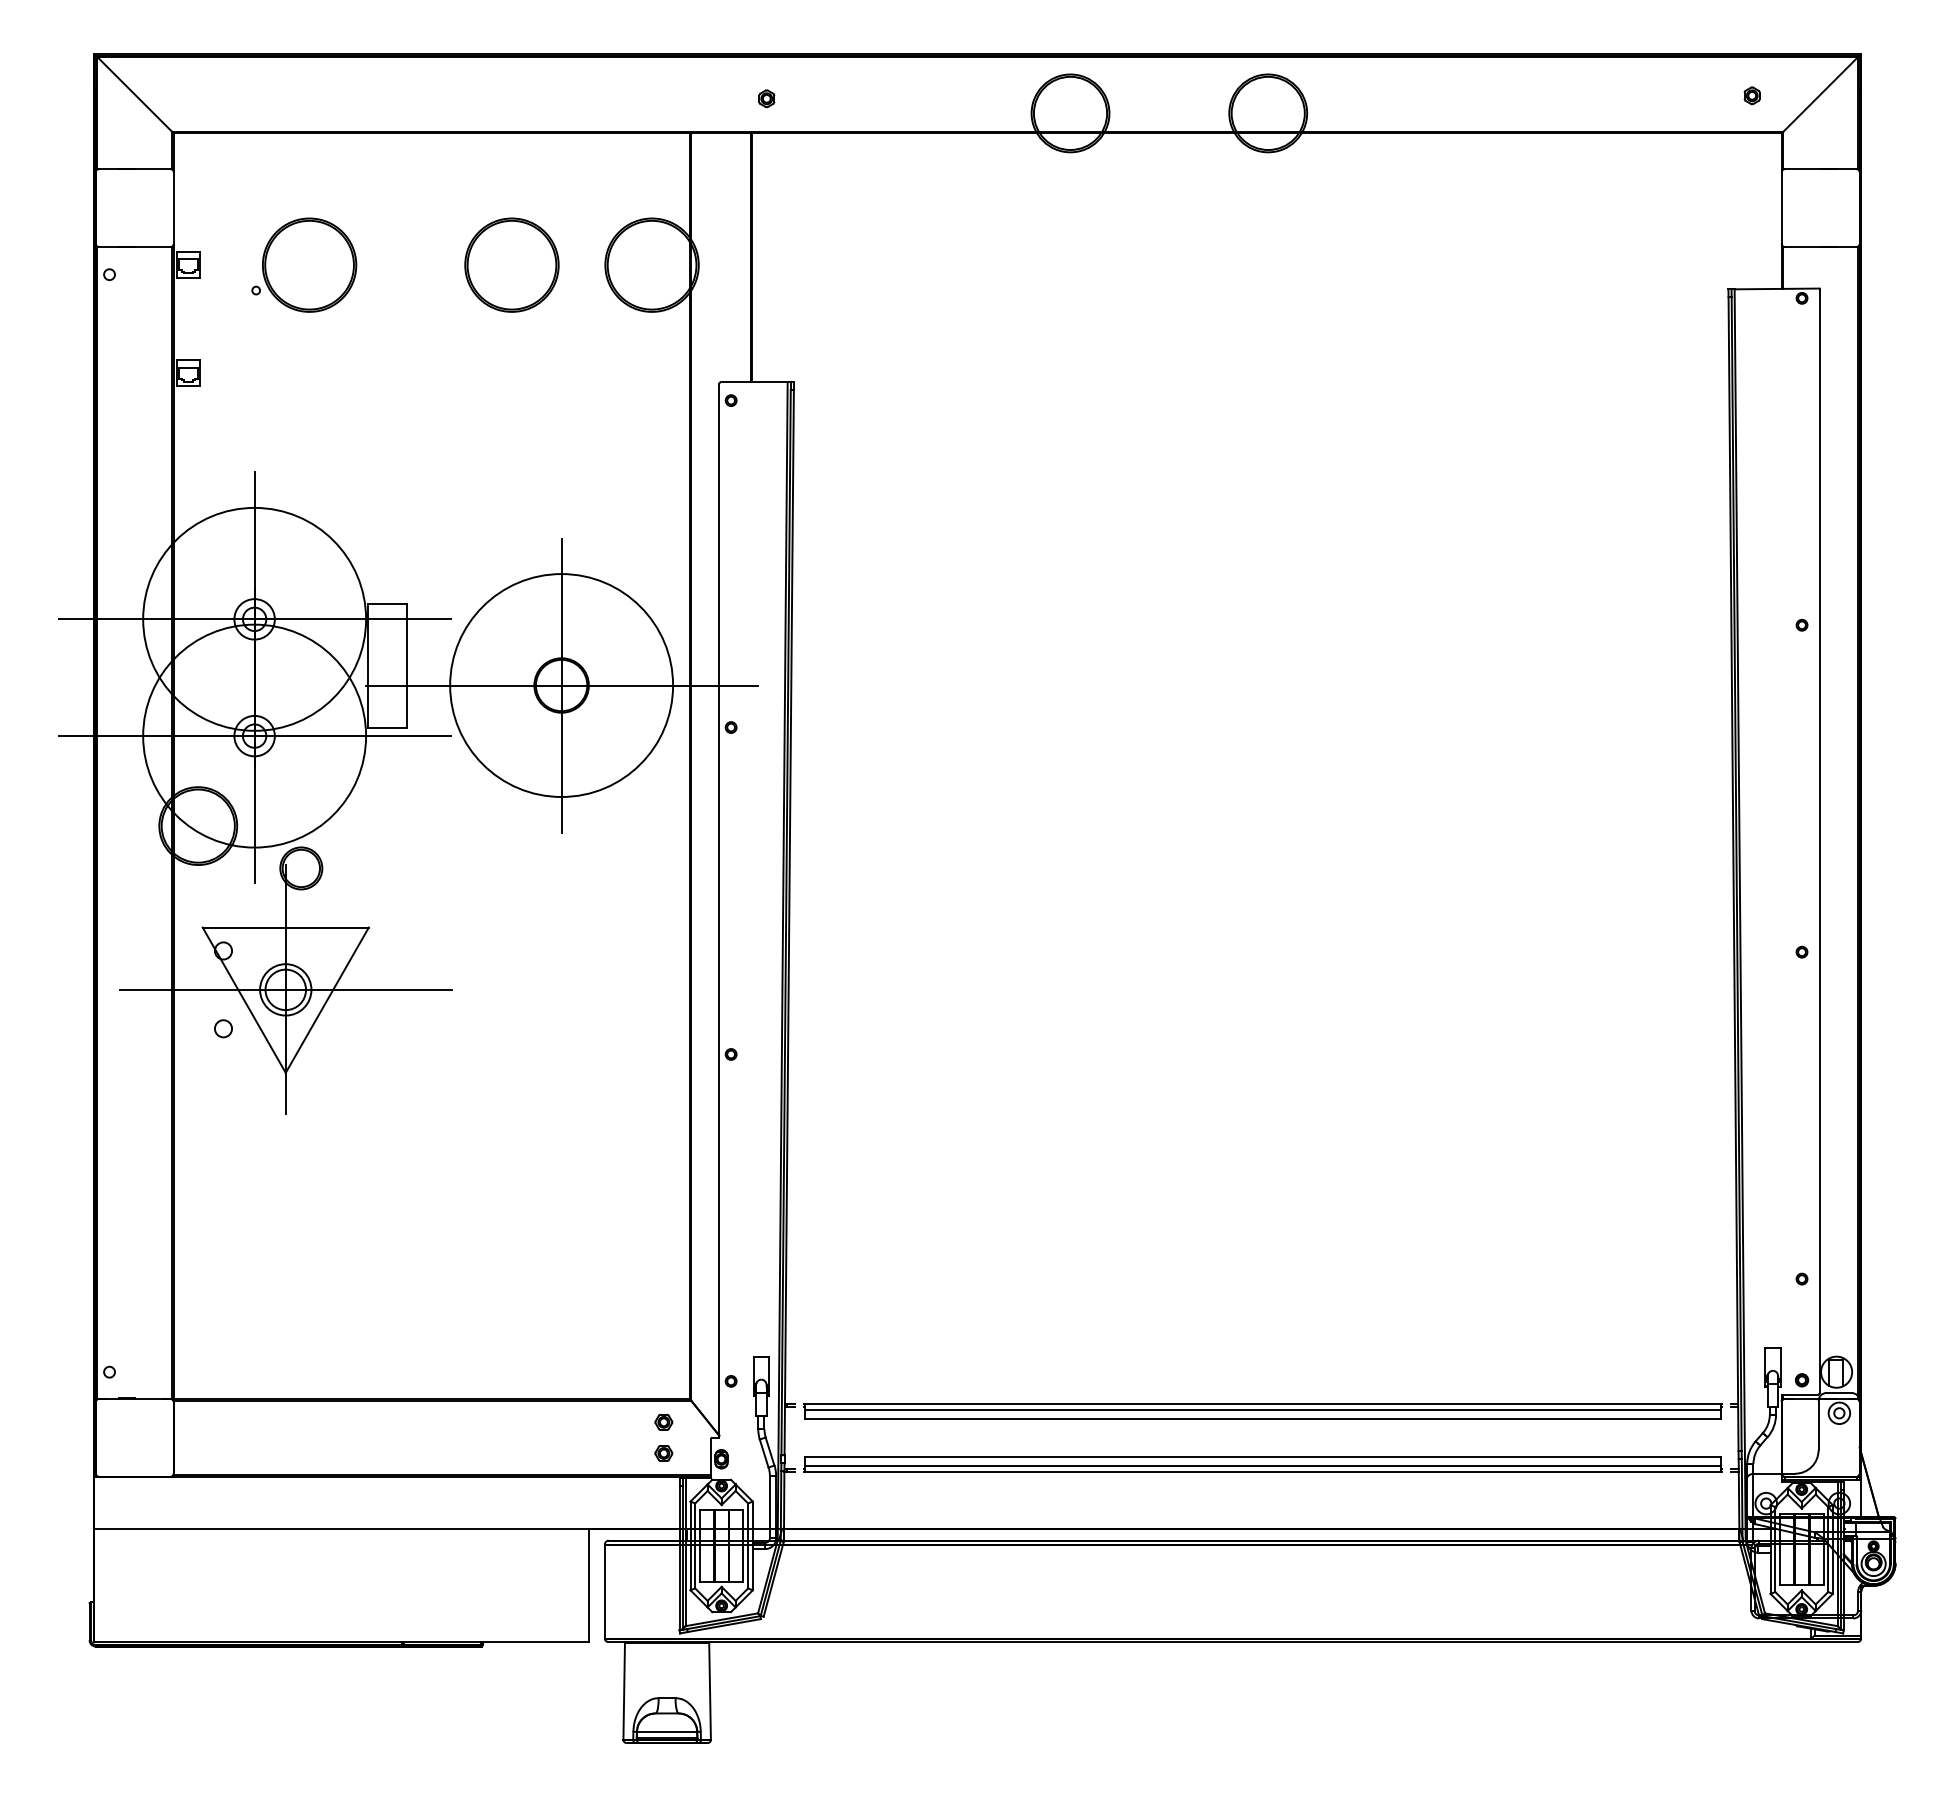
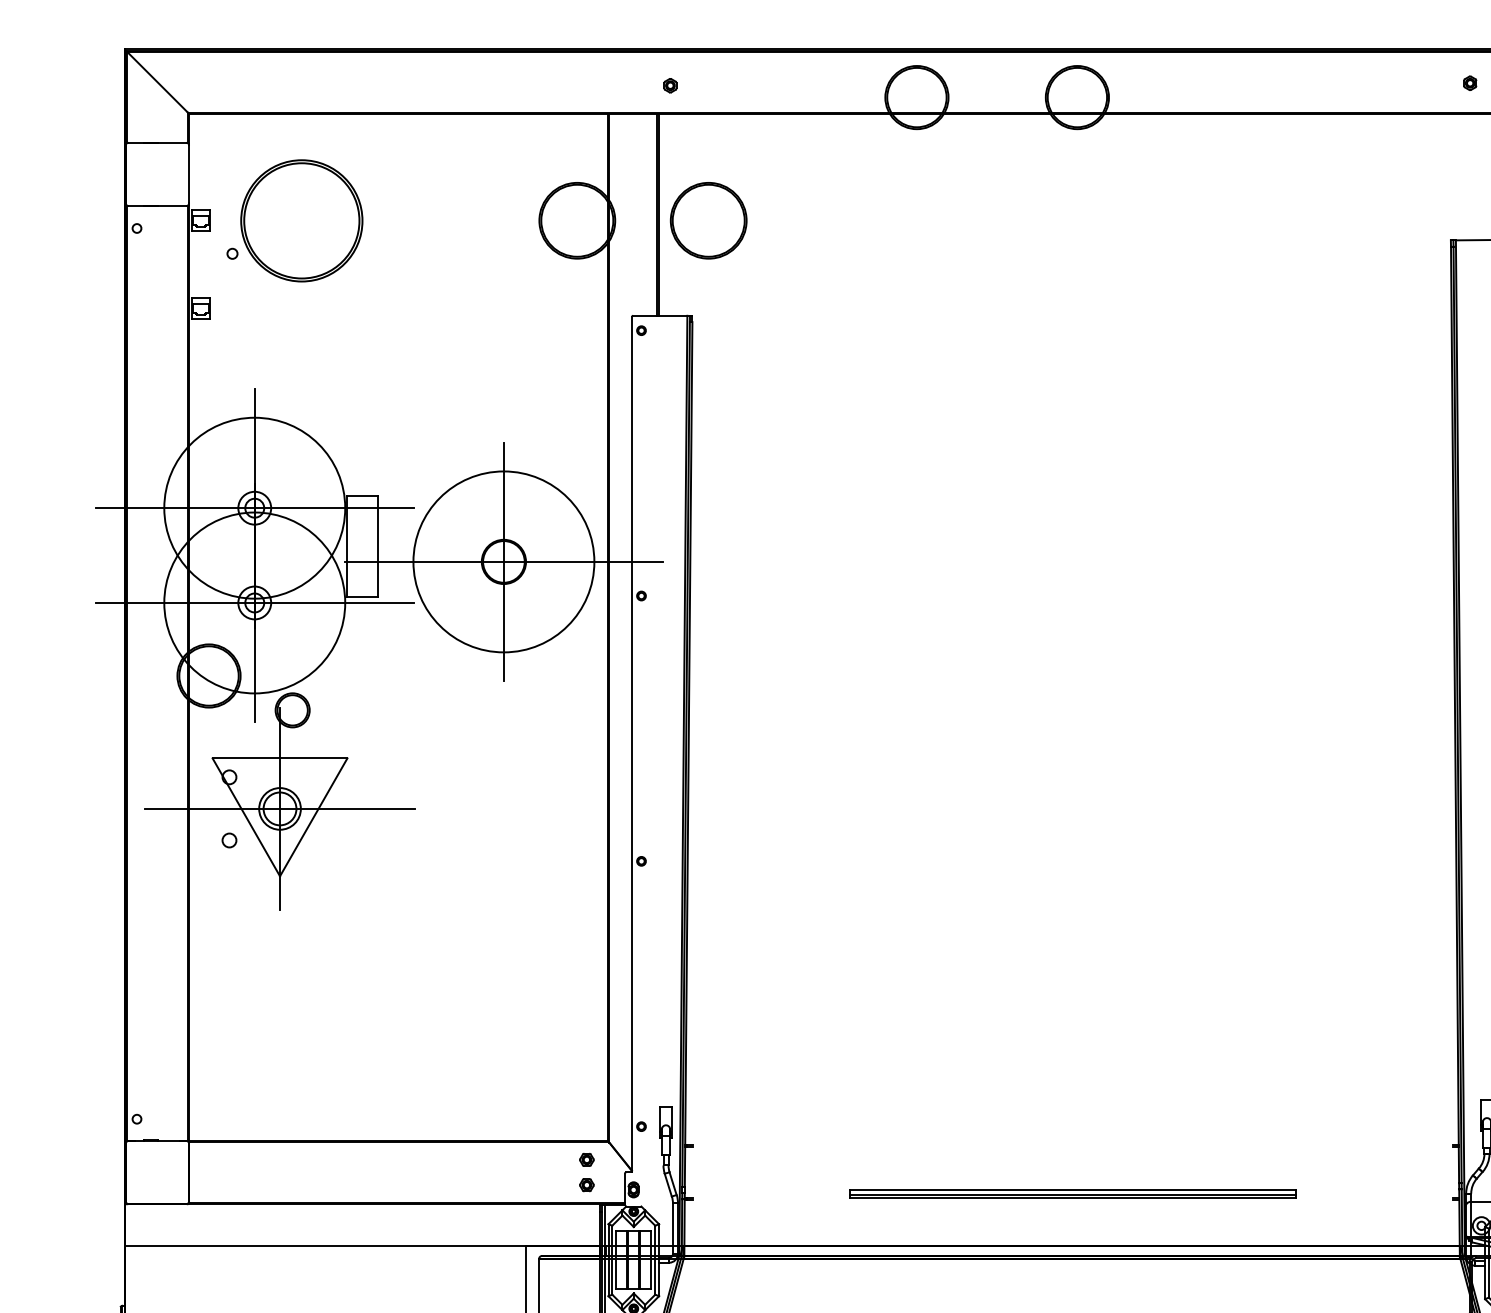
part: (304, 264) -> (295, 220), size x1.6
part: (511, 264) -> (708, 220), moved
part: (1262, 1411) -> (1072, 1151), removed
part: (1262, 1464) -> (1072, 1194), size x0.6

